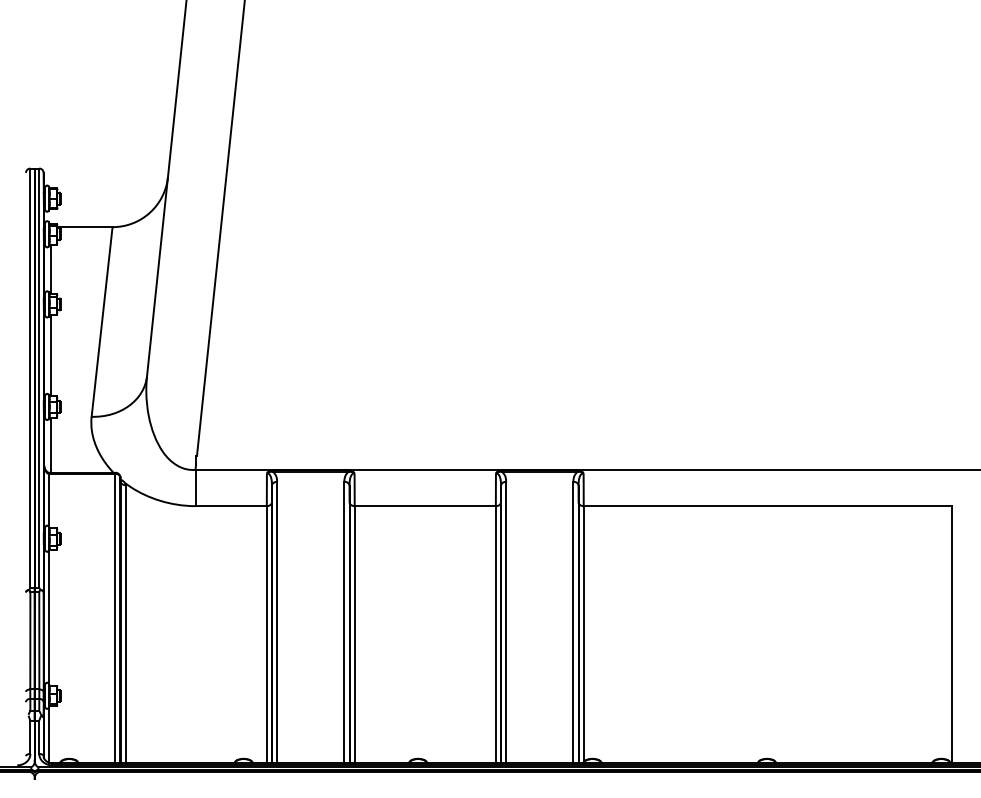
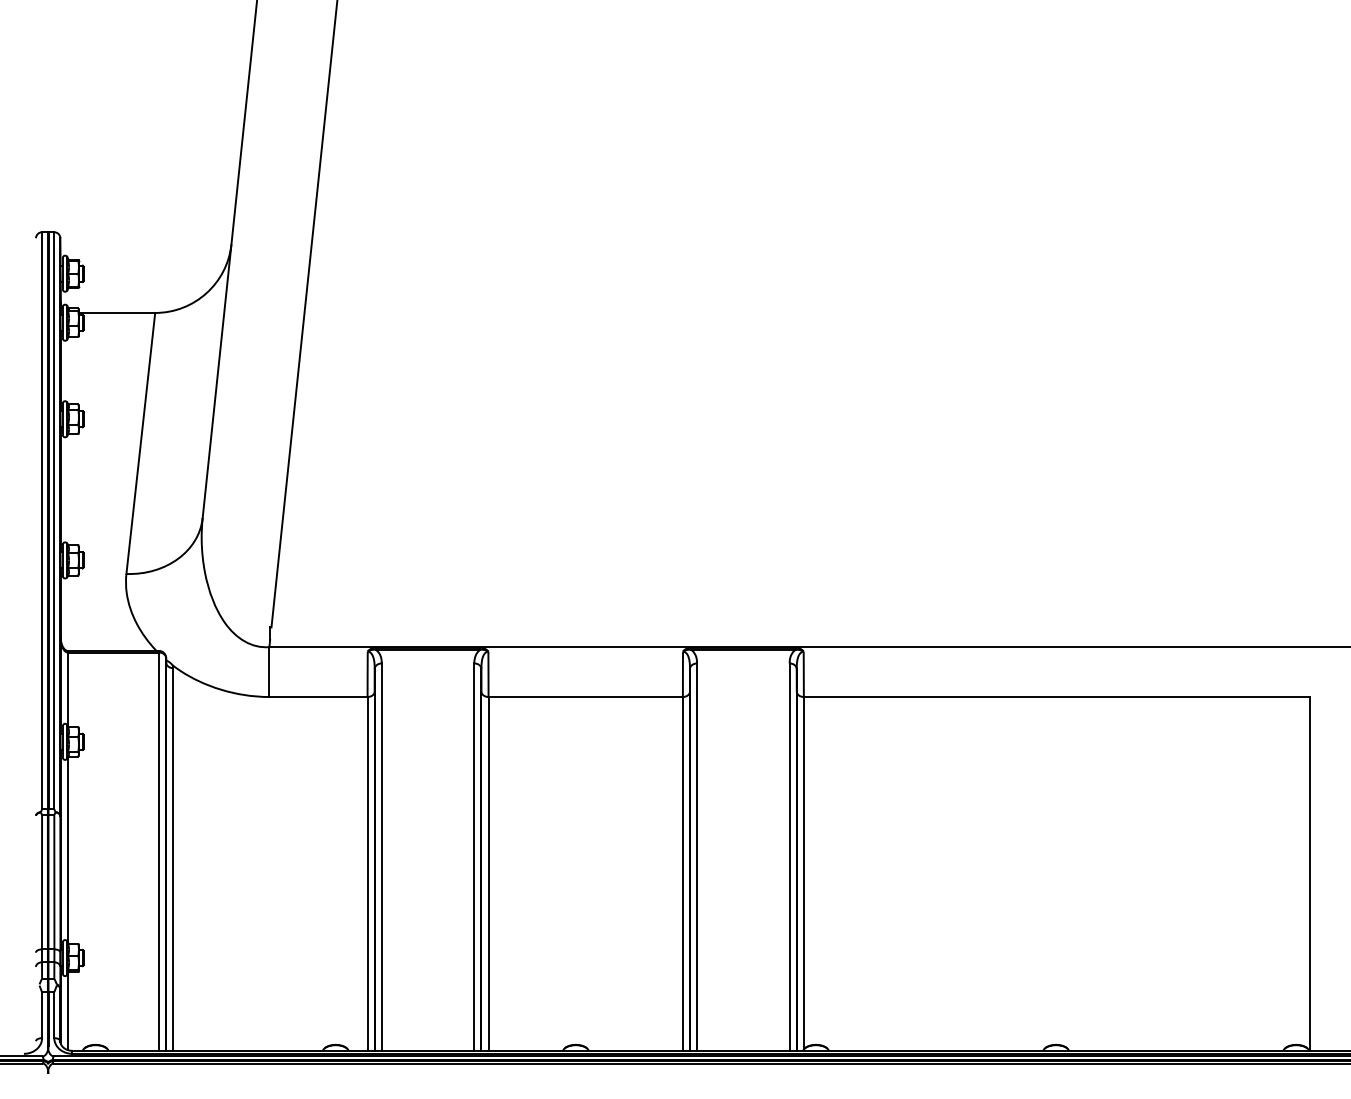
line: (51, 268) -> (71, 370), removed
line: (51, 355) -> (71, 489), removed
line: (51, 444) -> (71, 612), removed

